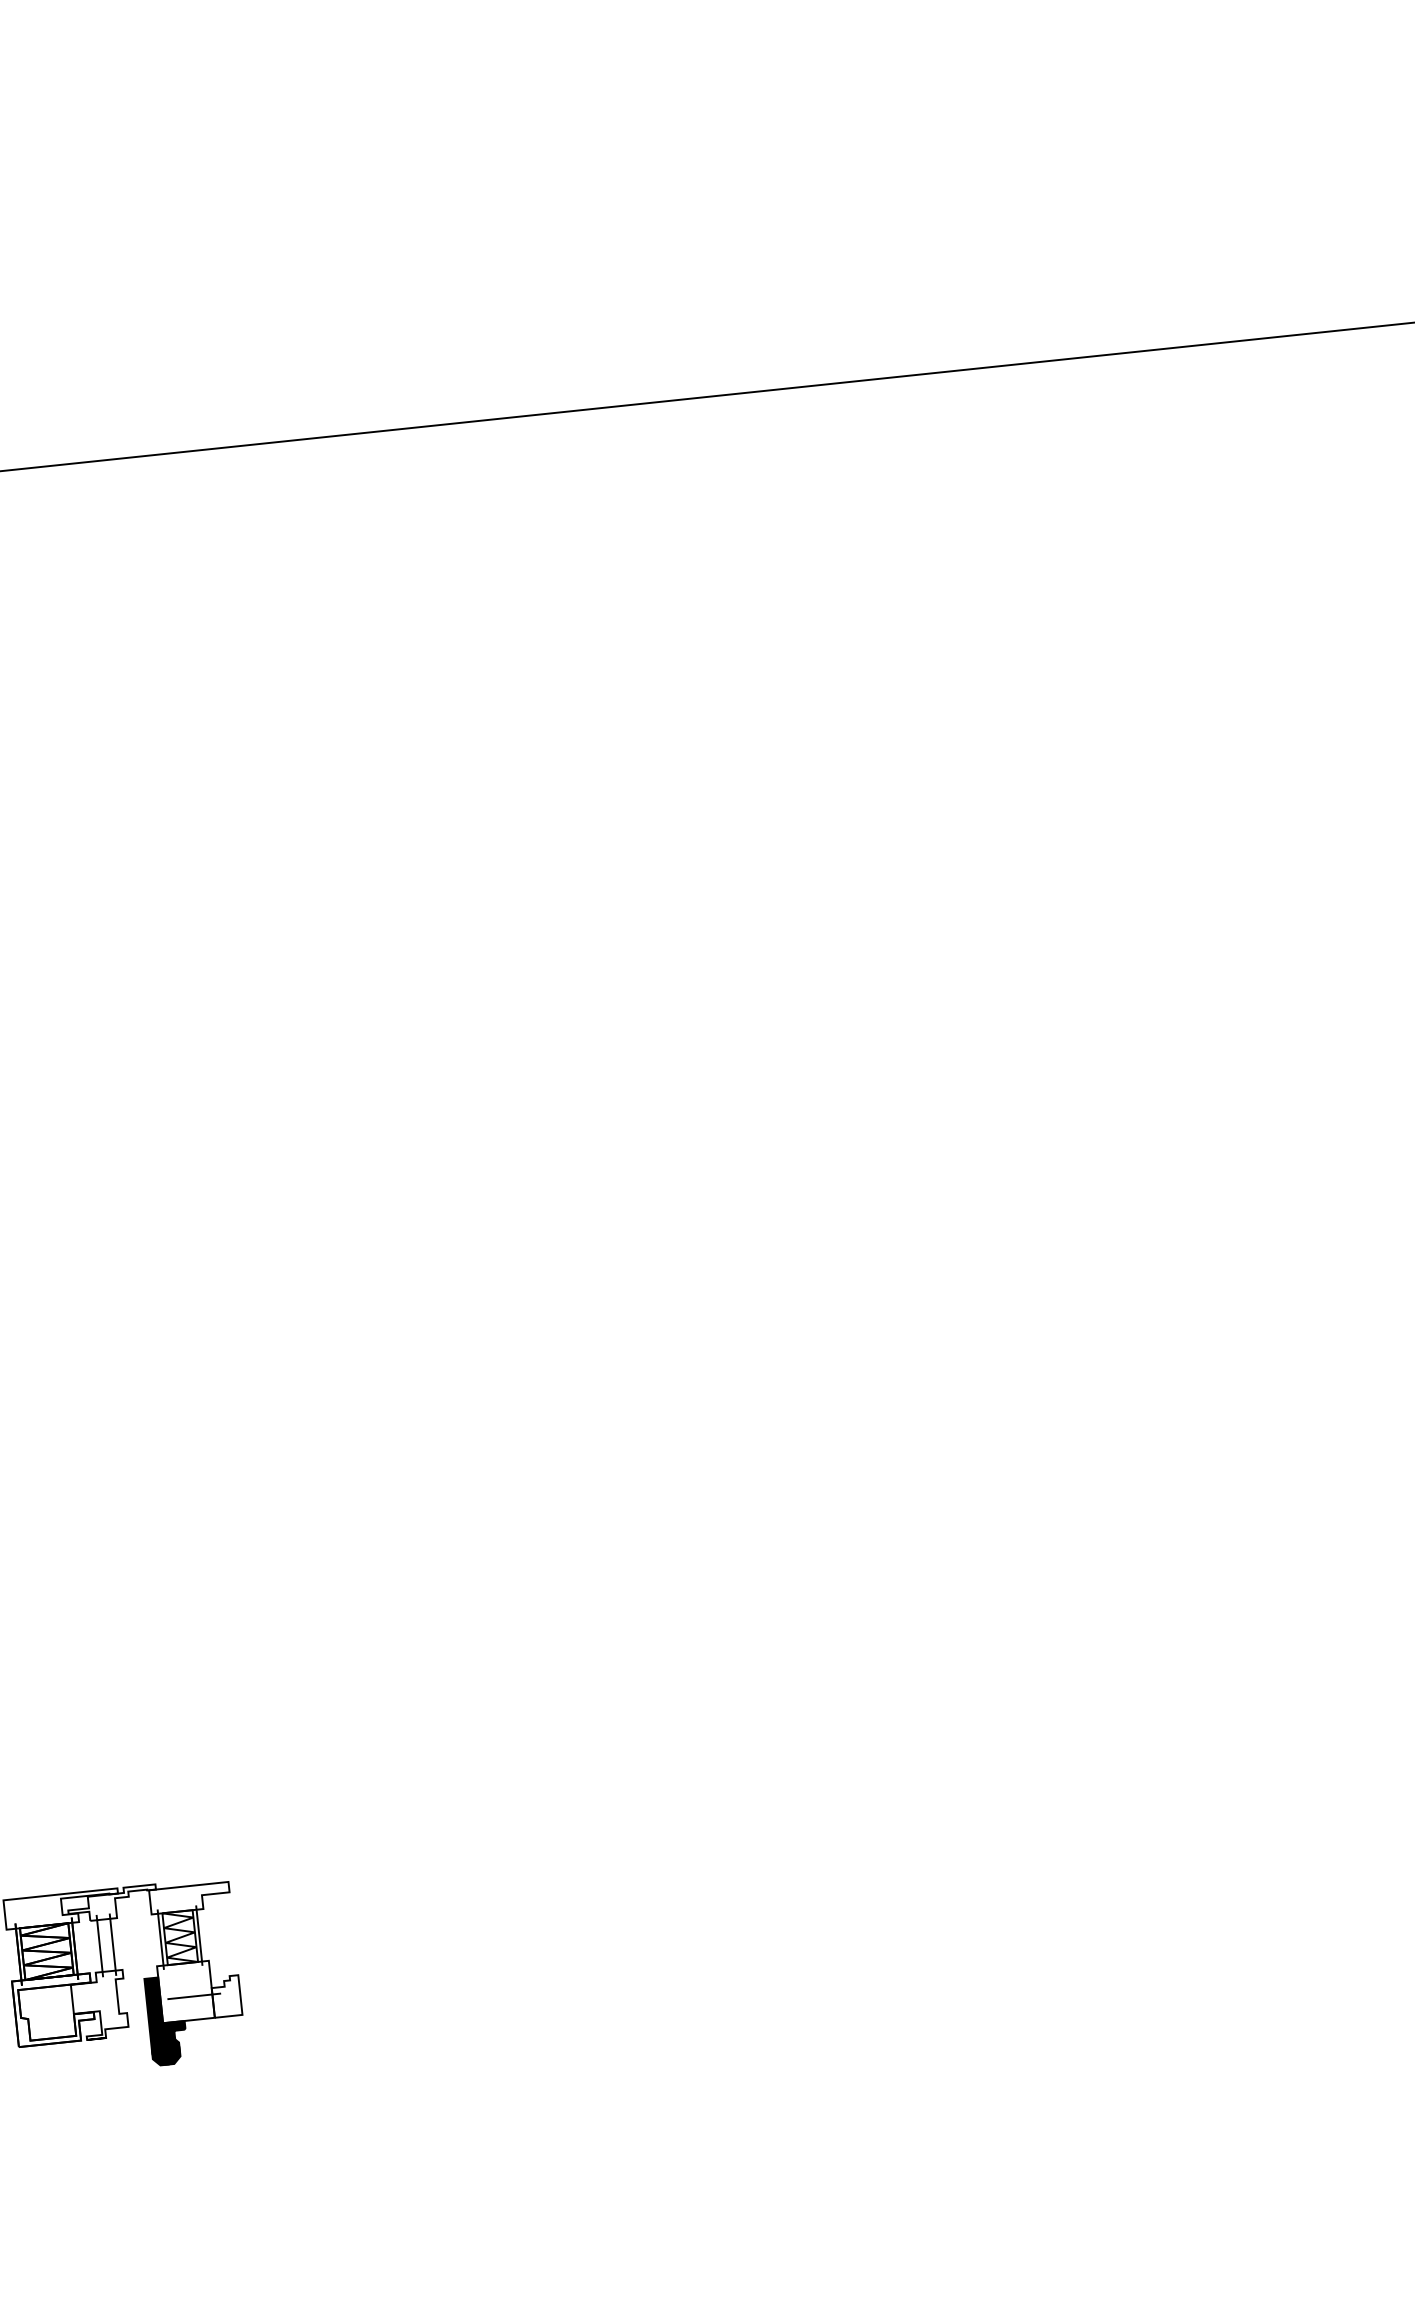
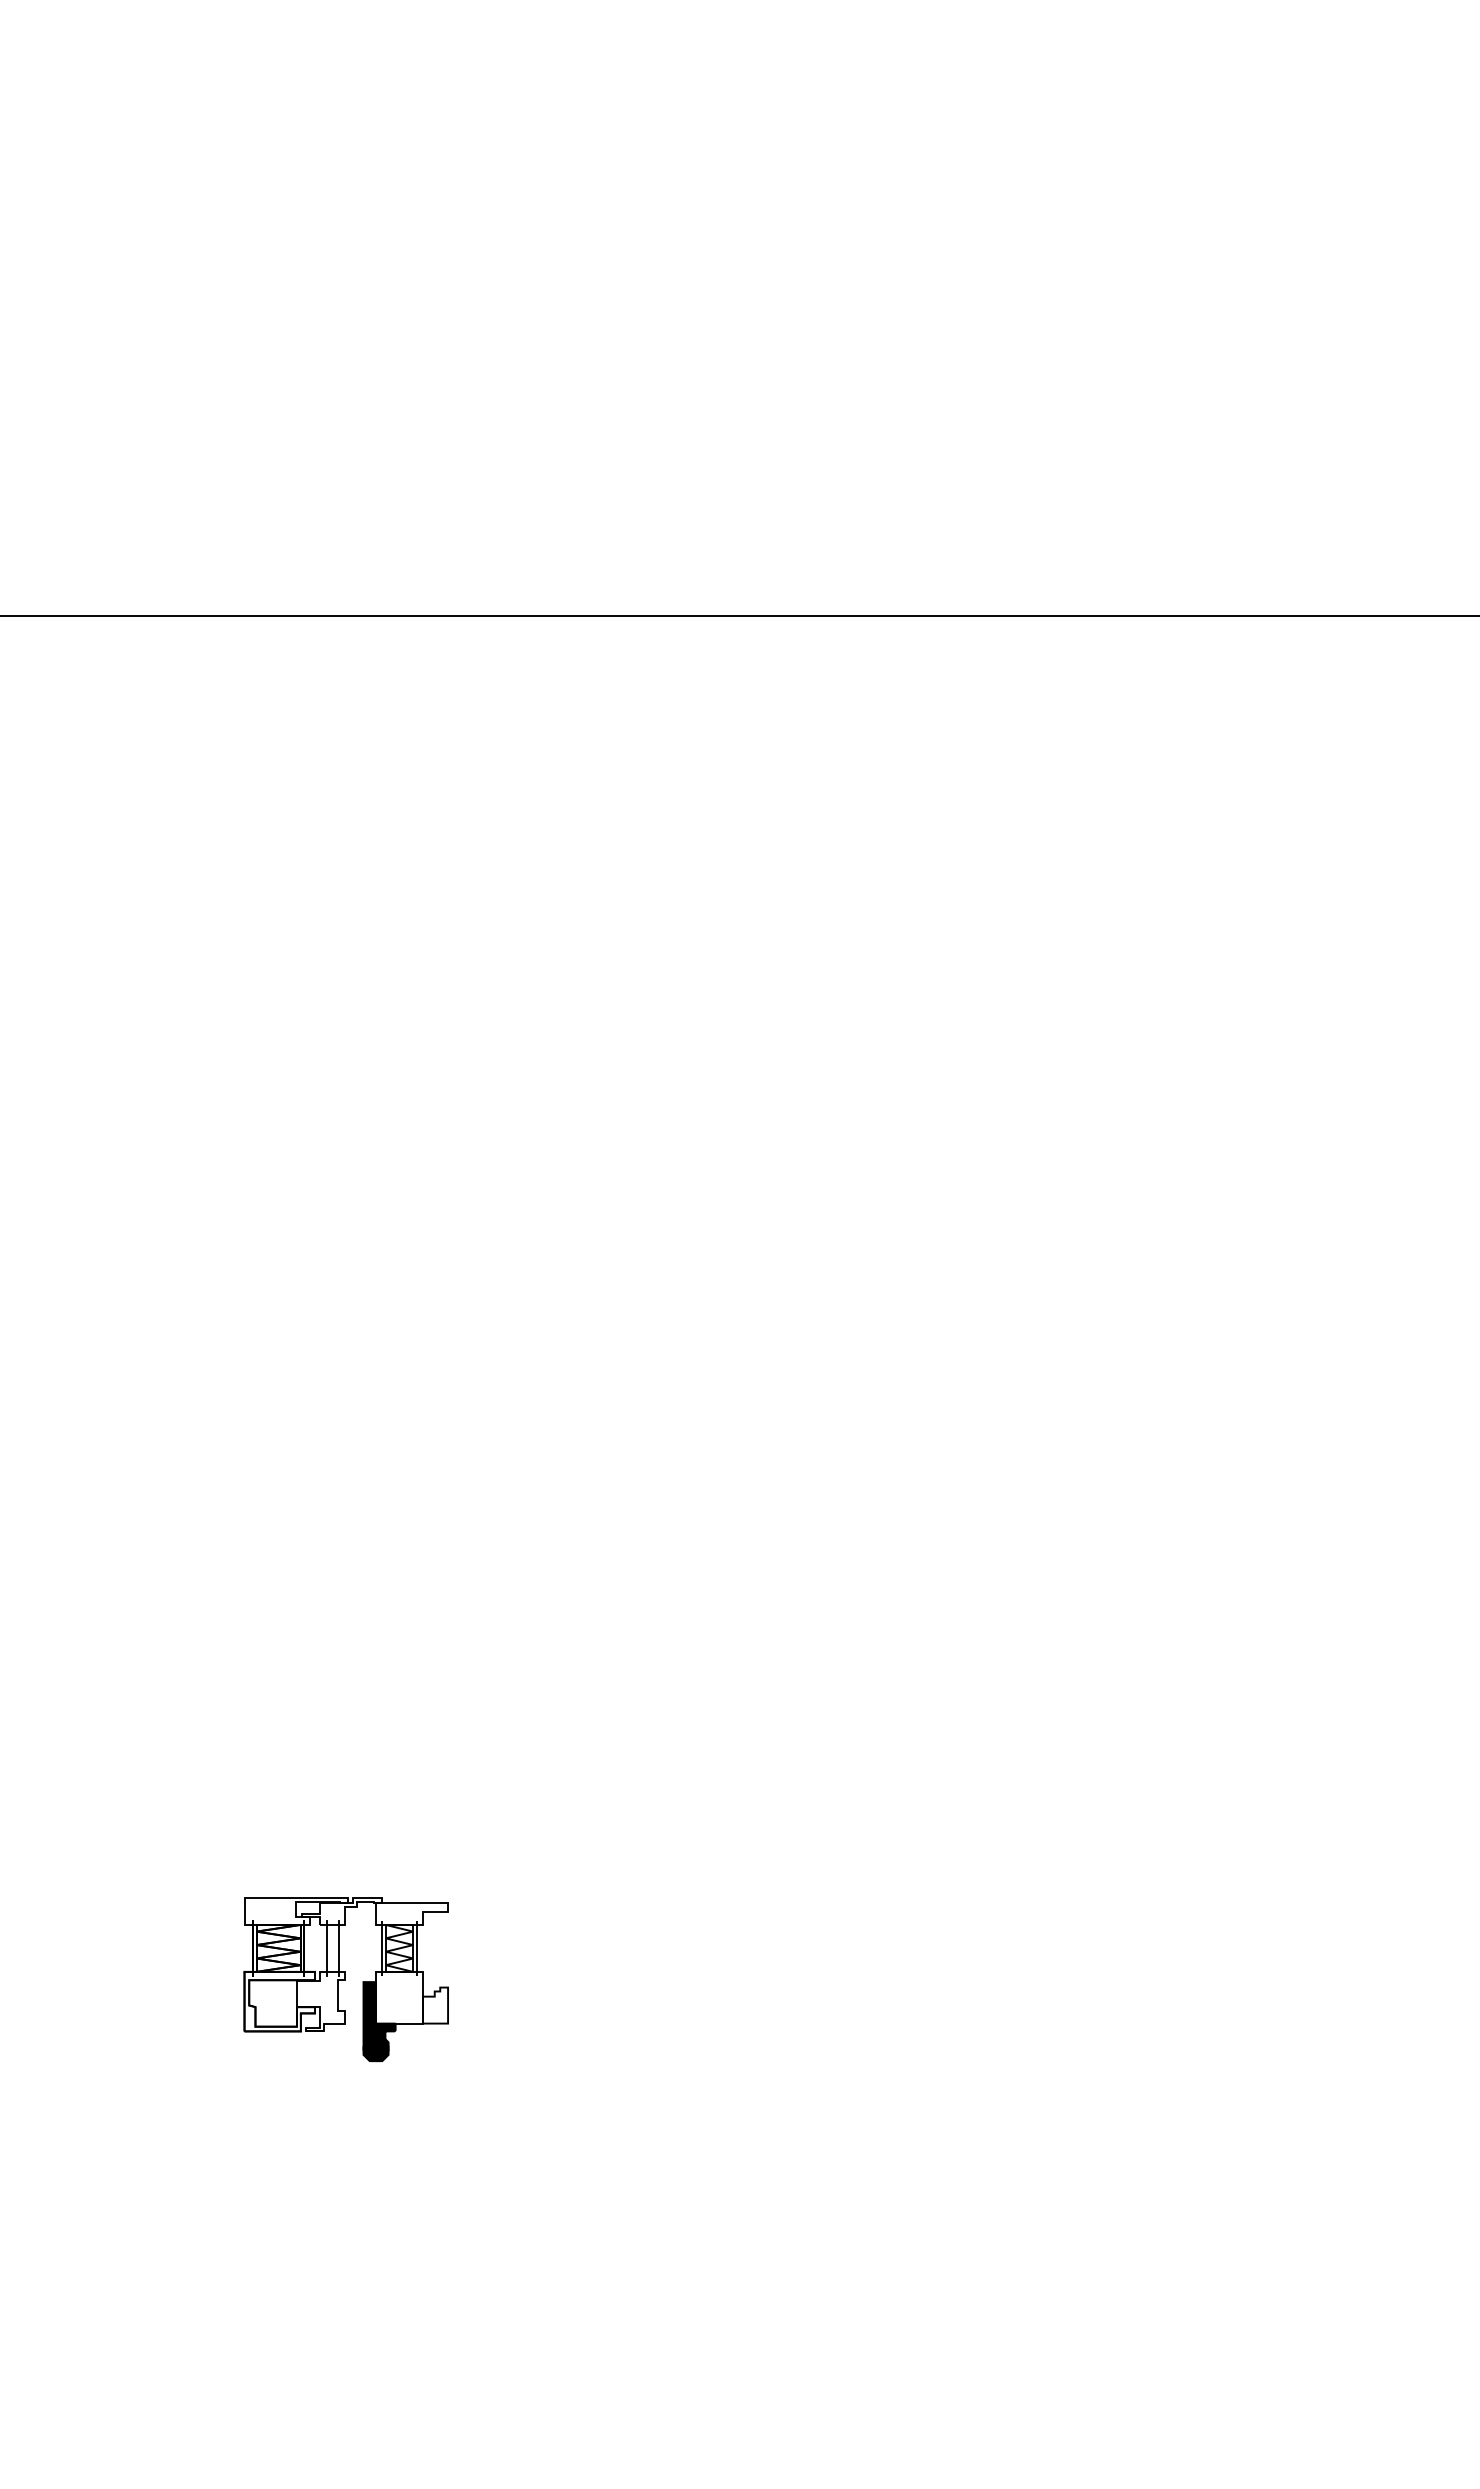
line: (194, 1996) -> (406, 2002), removed

